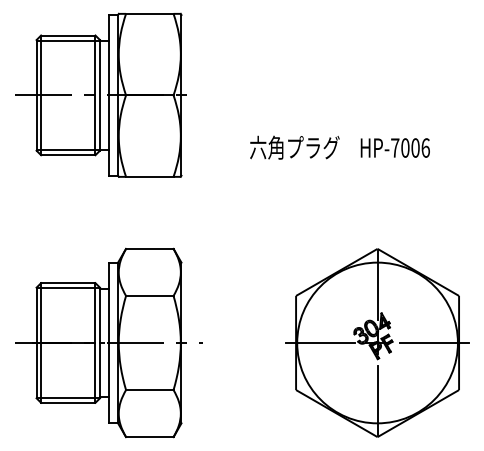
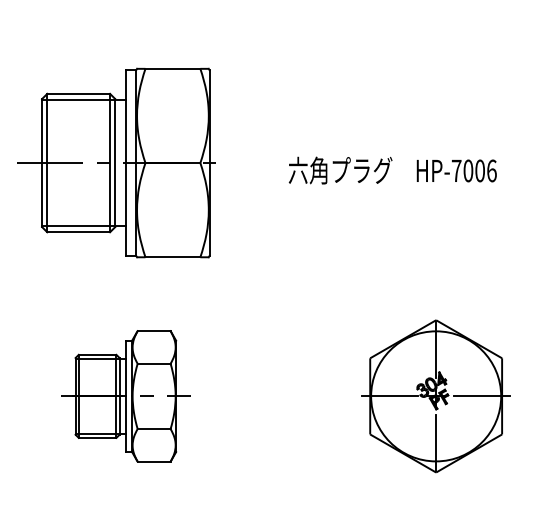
part: (101, 94) -> (116, 162), moved
part: (108, 343) -> (125, 396), size x0.6
part: (376, 343) -> (435, 396), size x0.7

